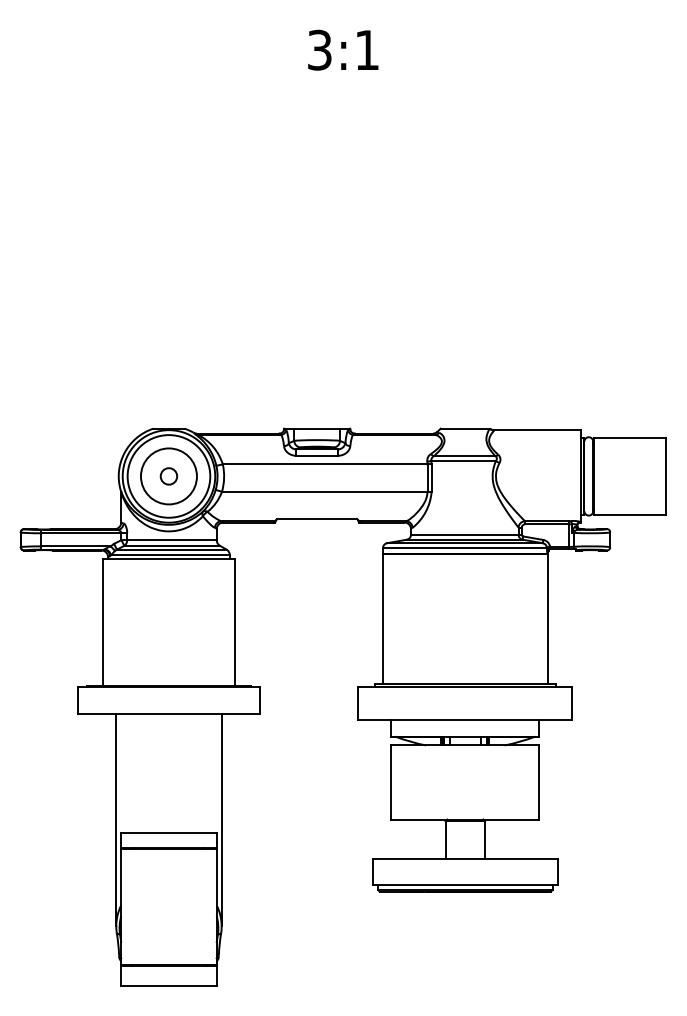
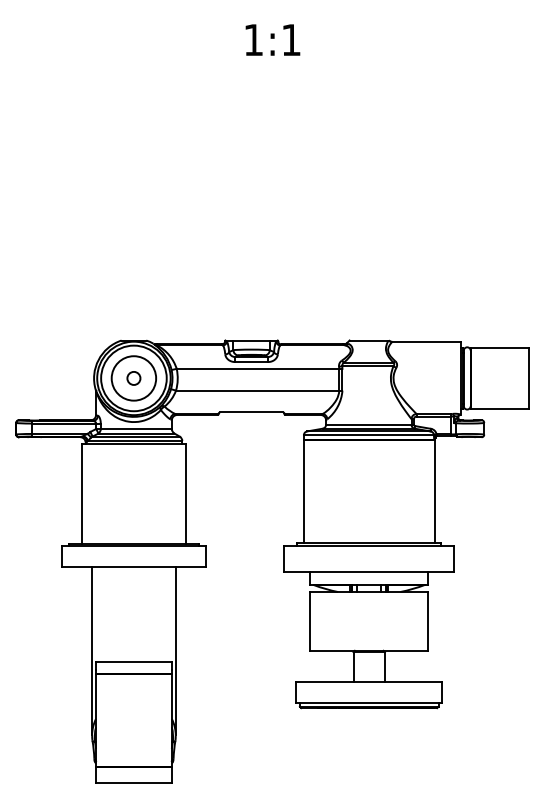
text: (319, 49) -> (253, 39), 3:1 -> 1:1

